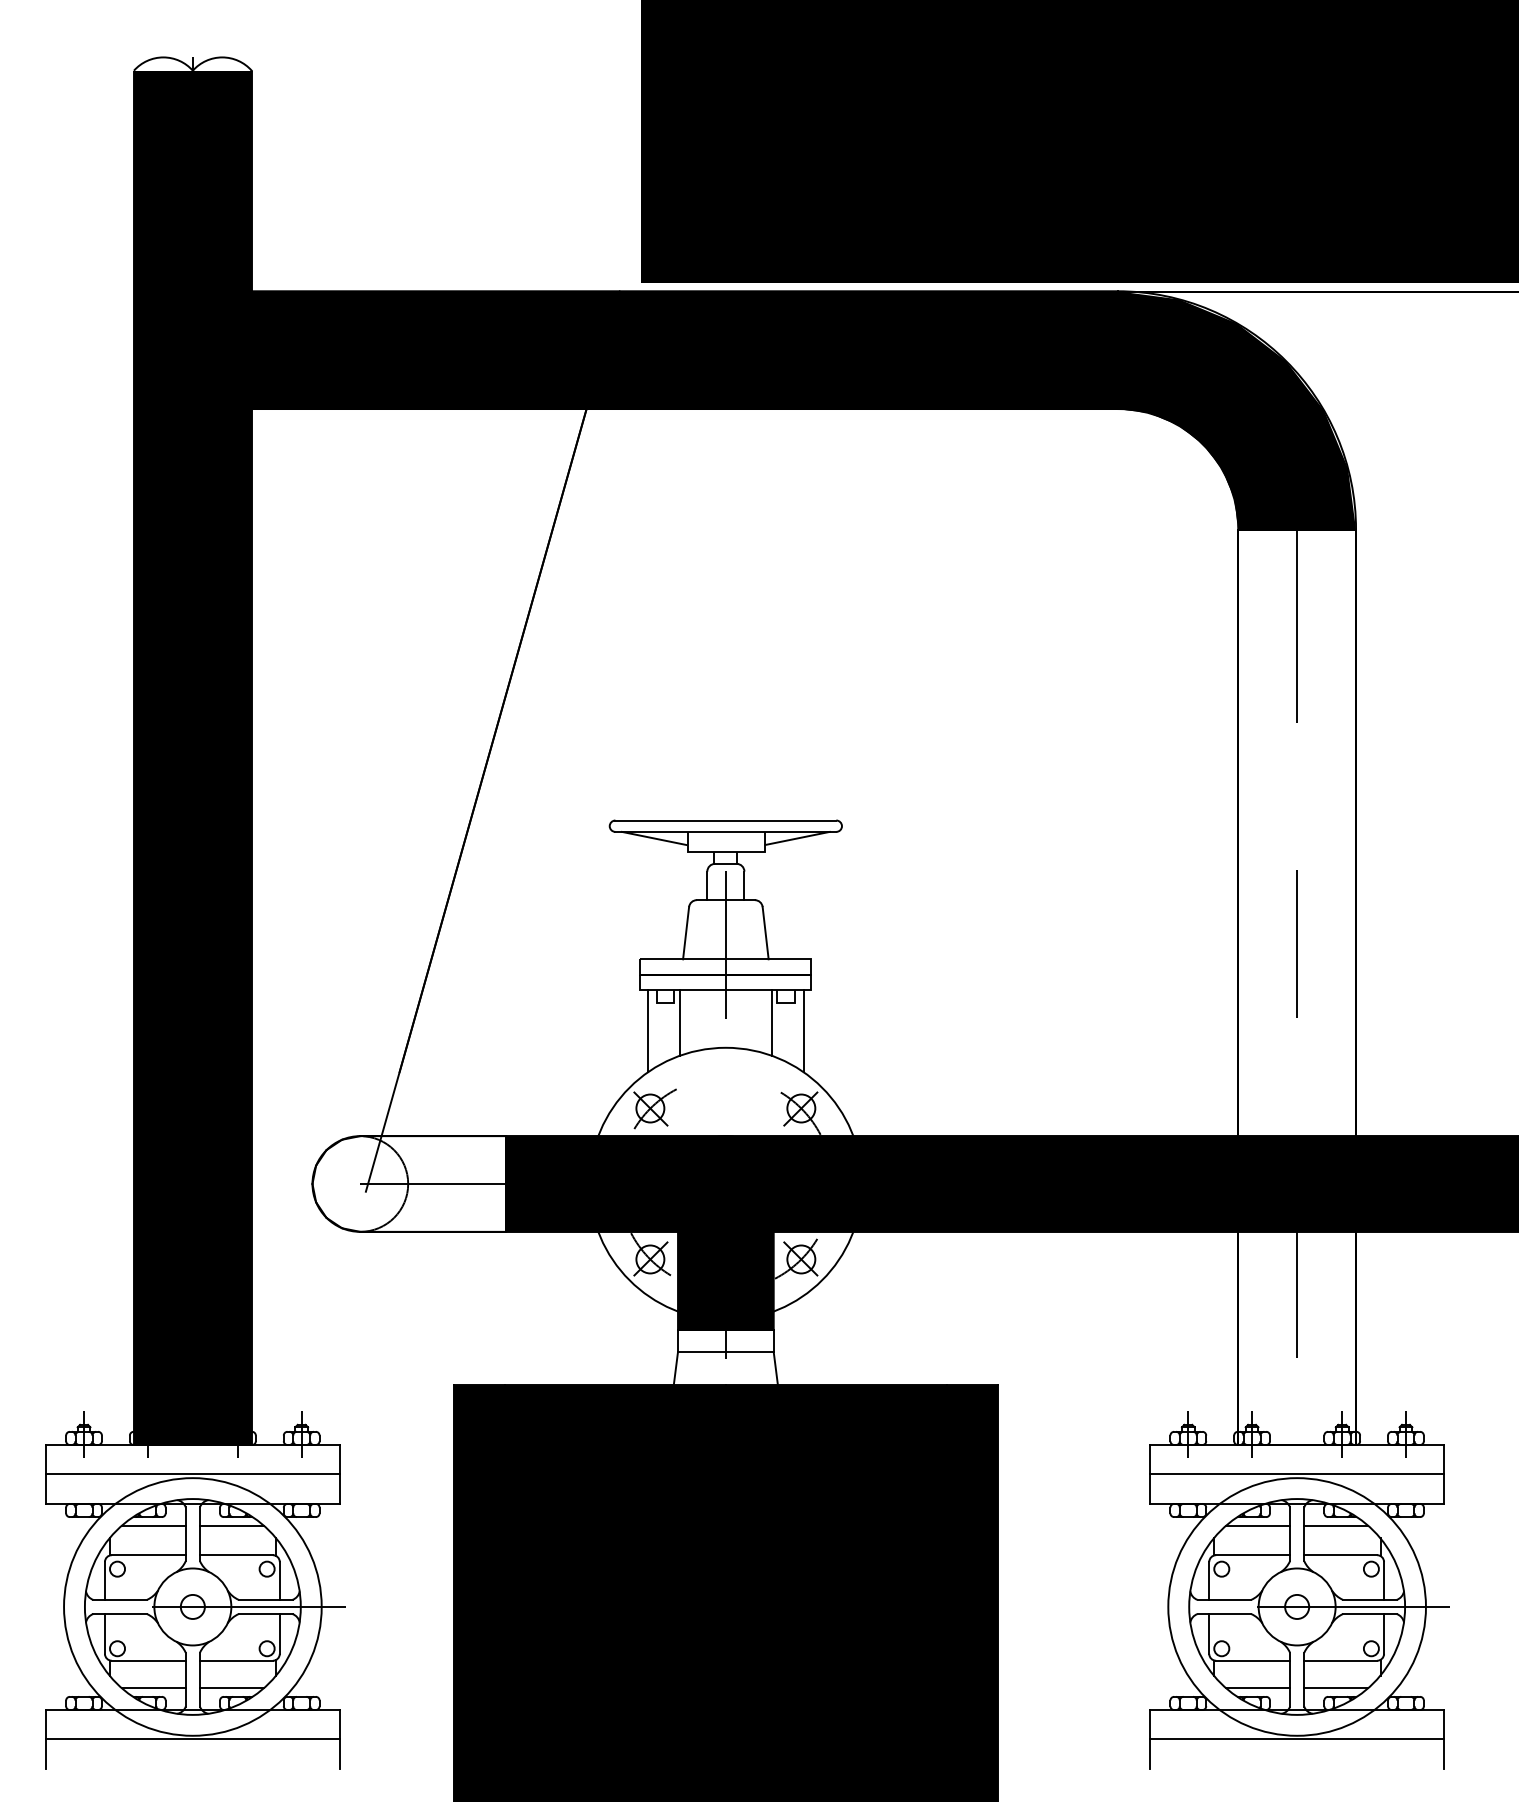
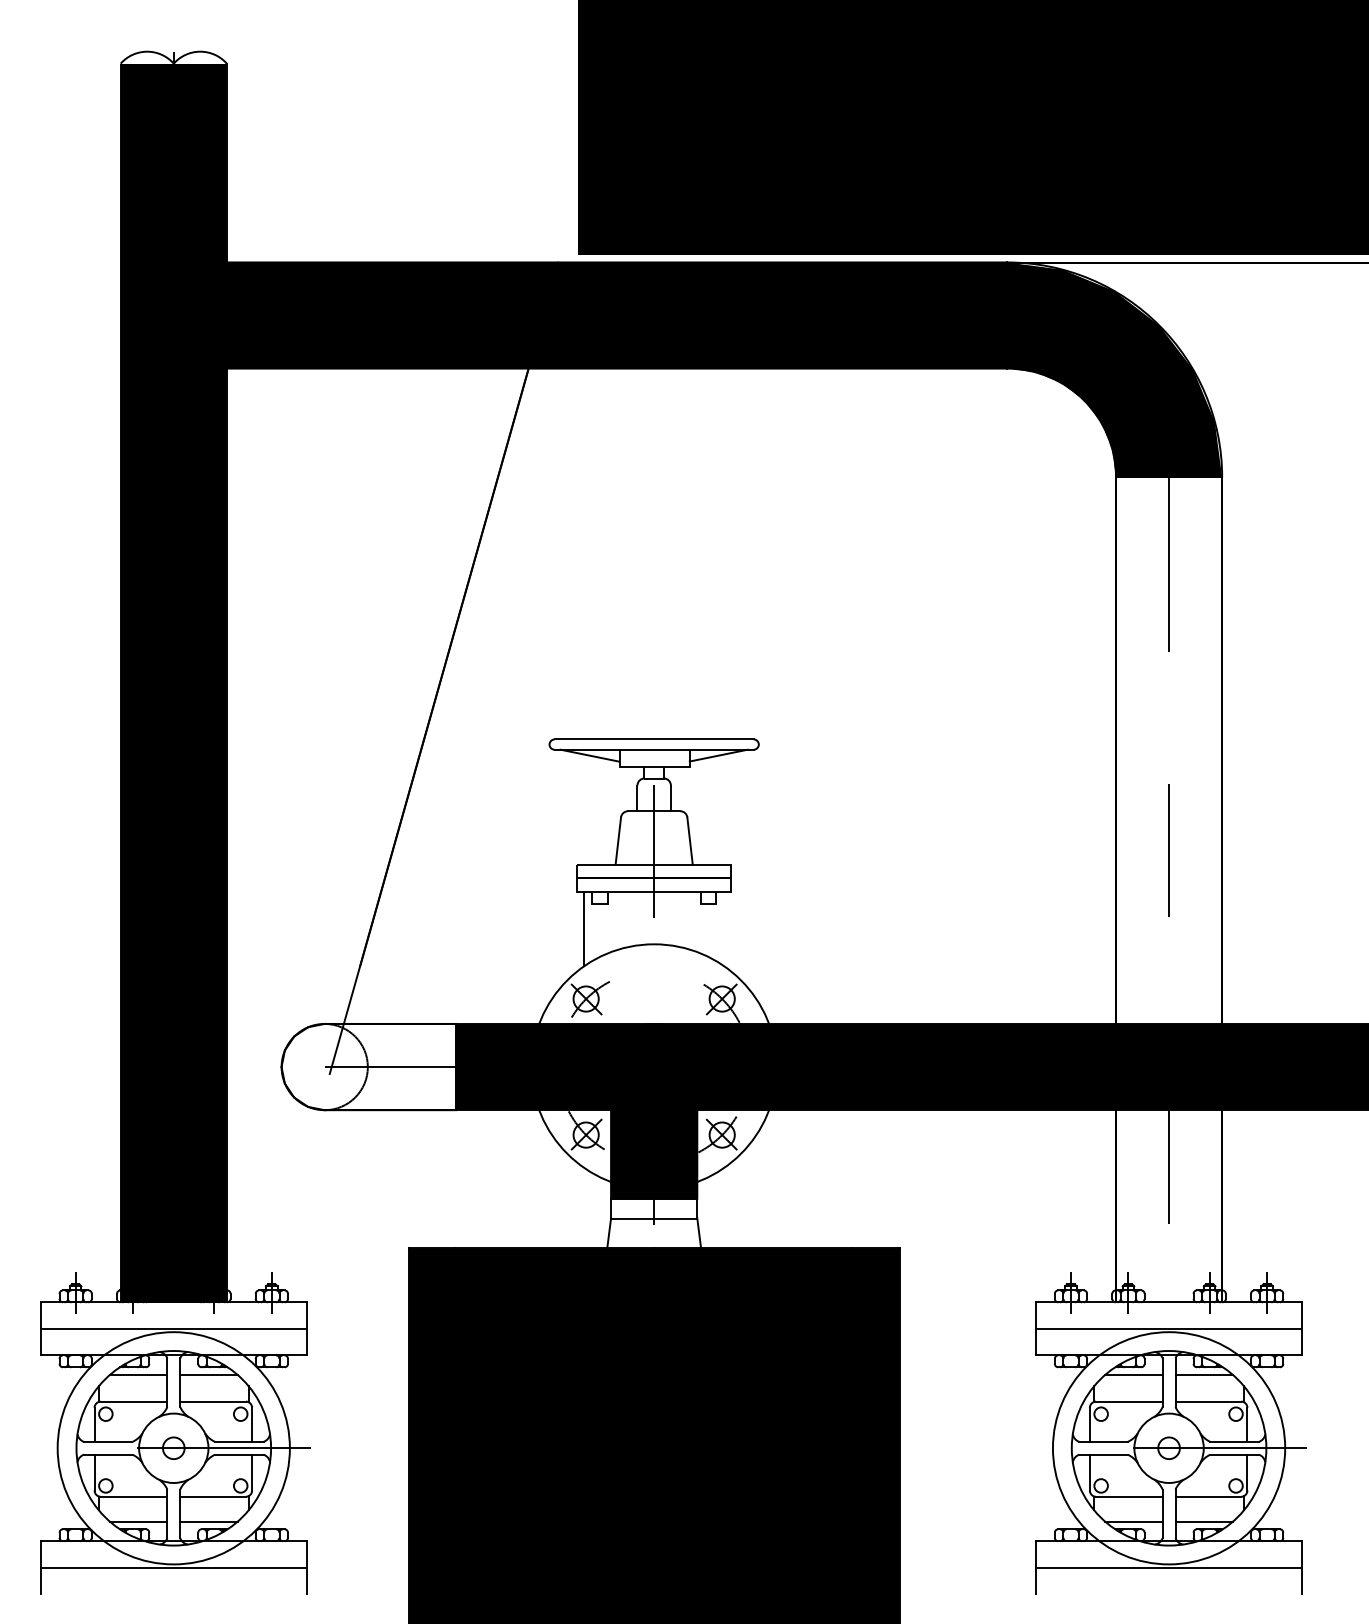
line: (679, 1022) -> (612, 921), removed
line: (772, 1022) -> (696, 921), removed
line: (803, 1031) -> (724, 929), removed

